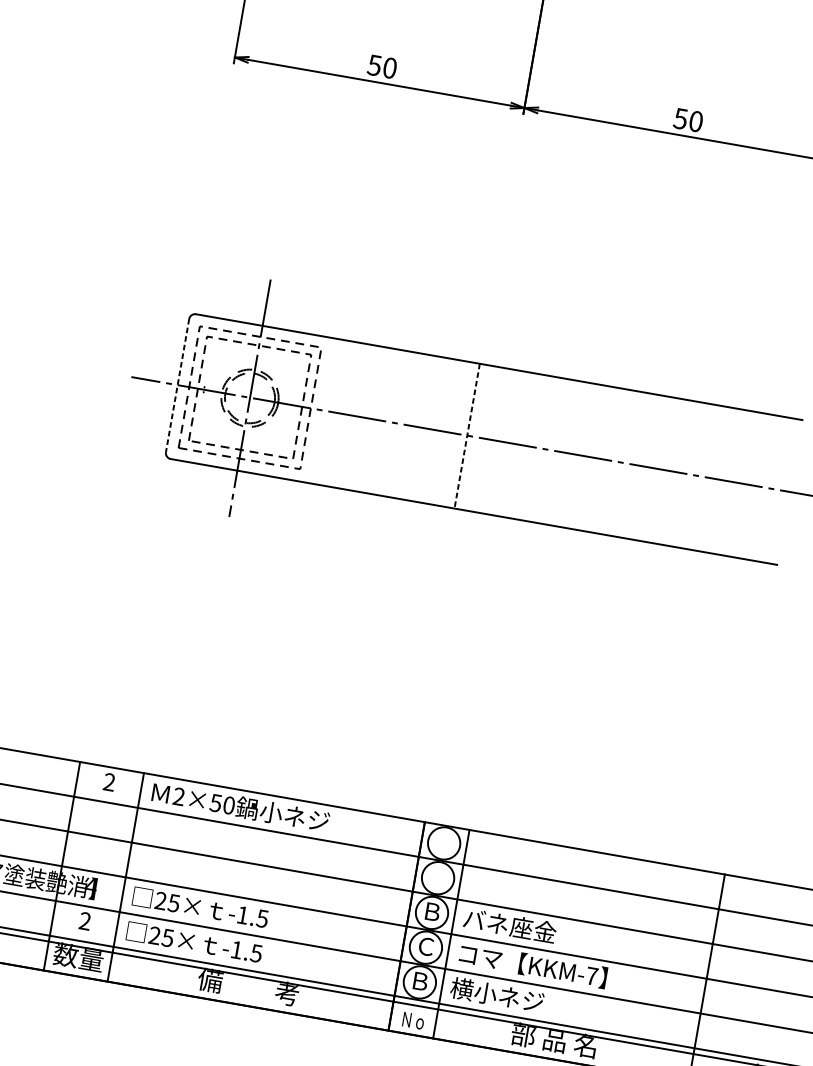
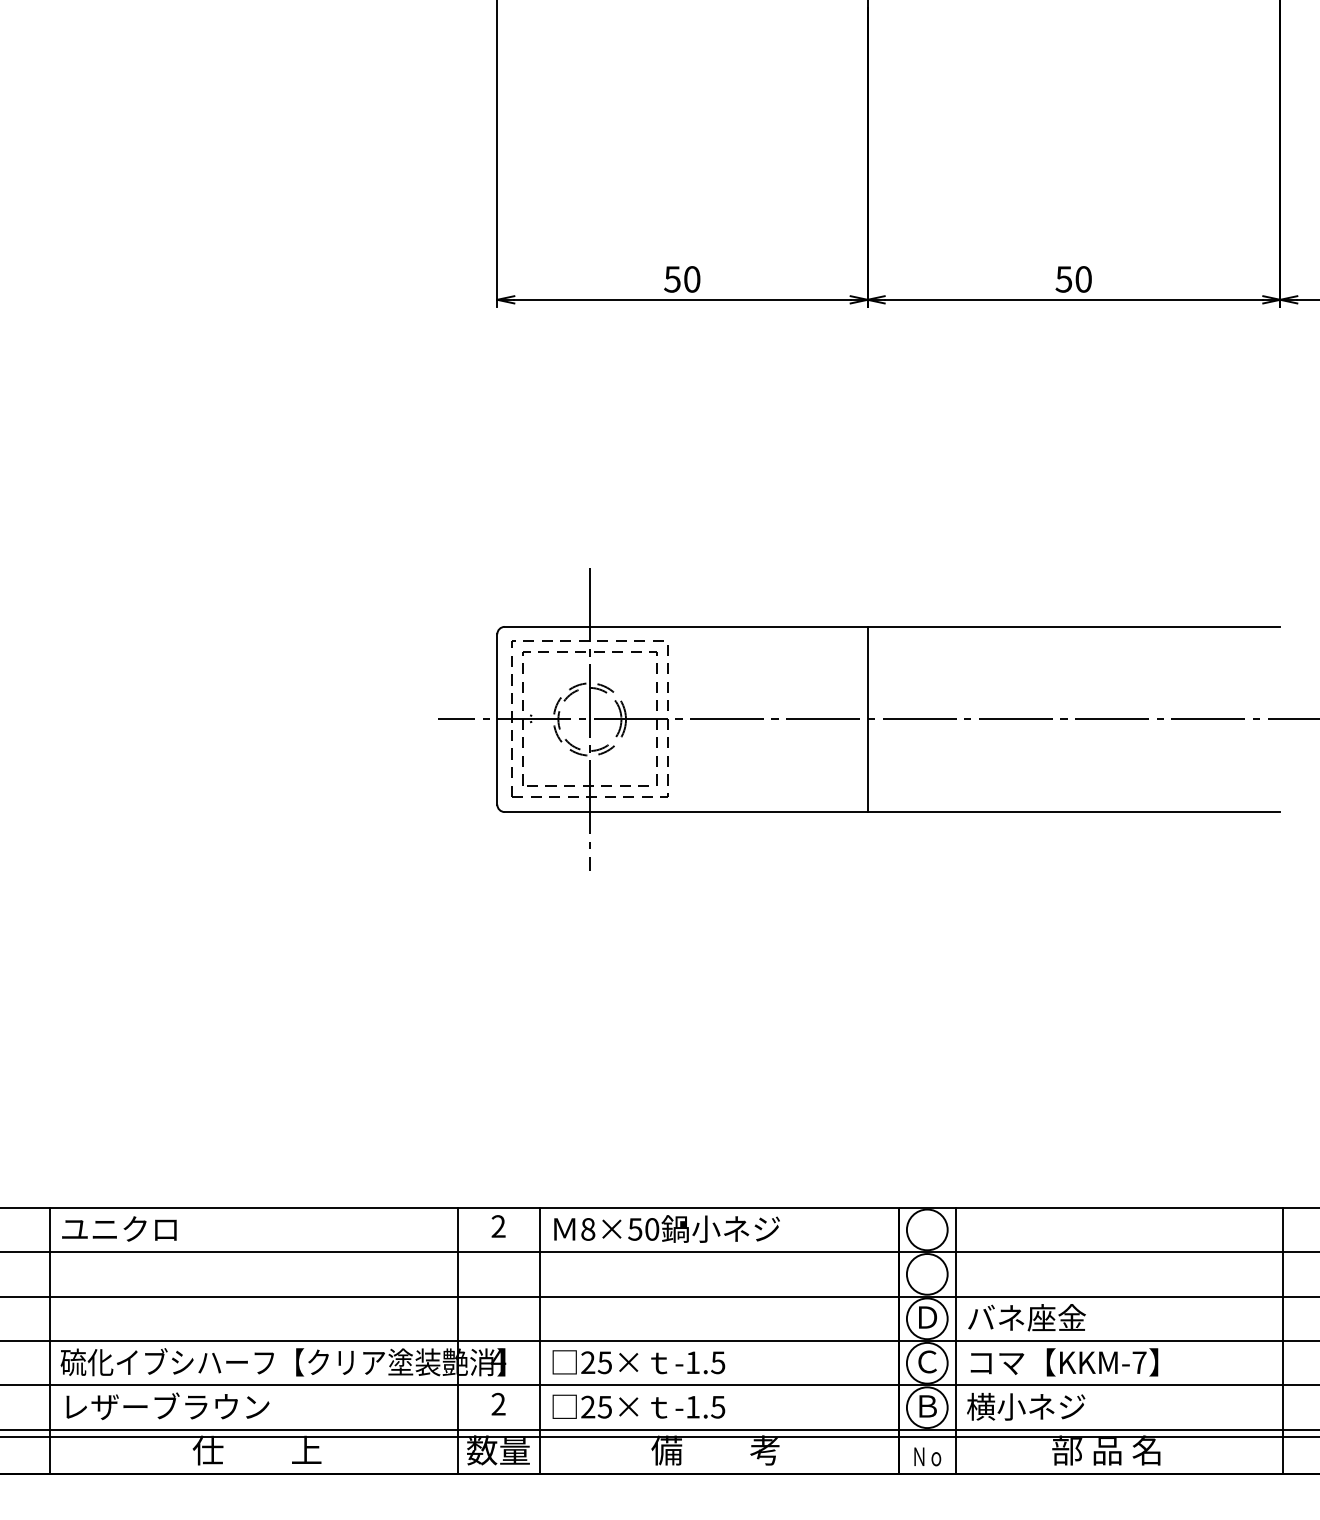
line: (177, 385) -> (497, 719), dashed -> solid
line: (467, 436) -> (867, 719), dashed -> solid
text: (179, 796) -> (588, 1229), 2×50 -> 8×50
text: (433, 912) -> (928, 1317), Ｂ -> Ｄ

